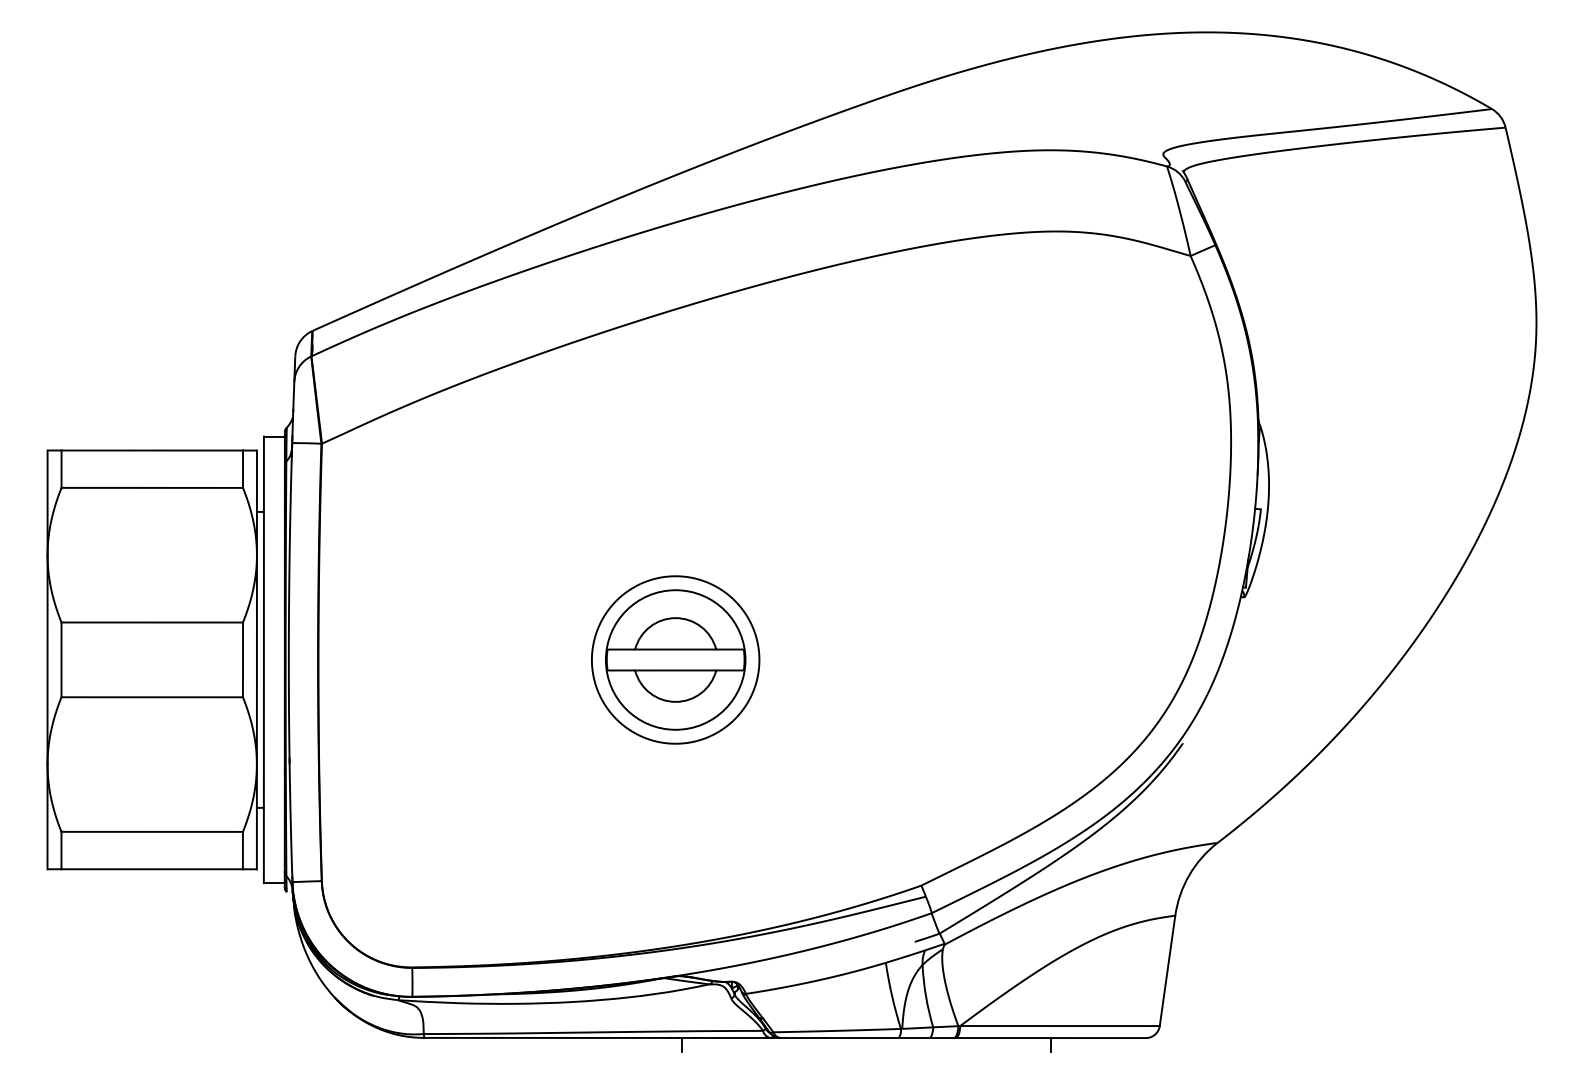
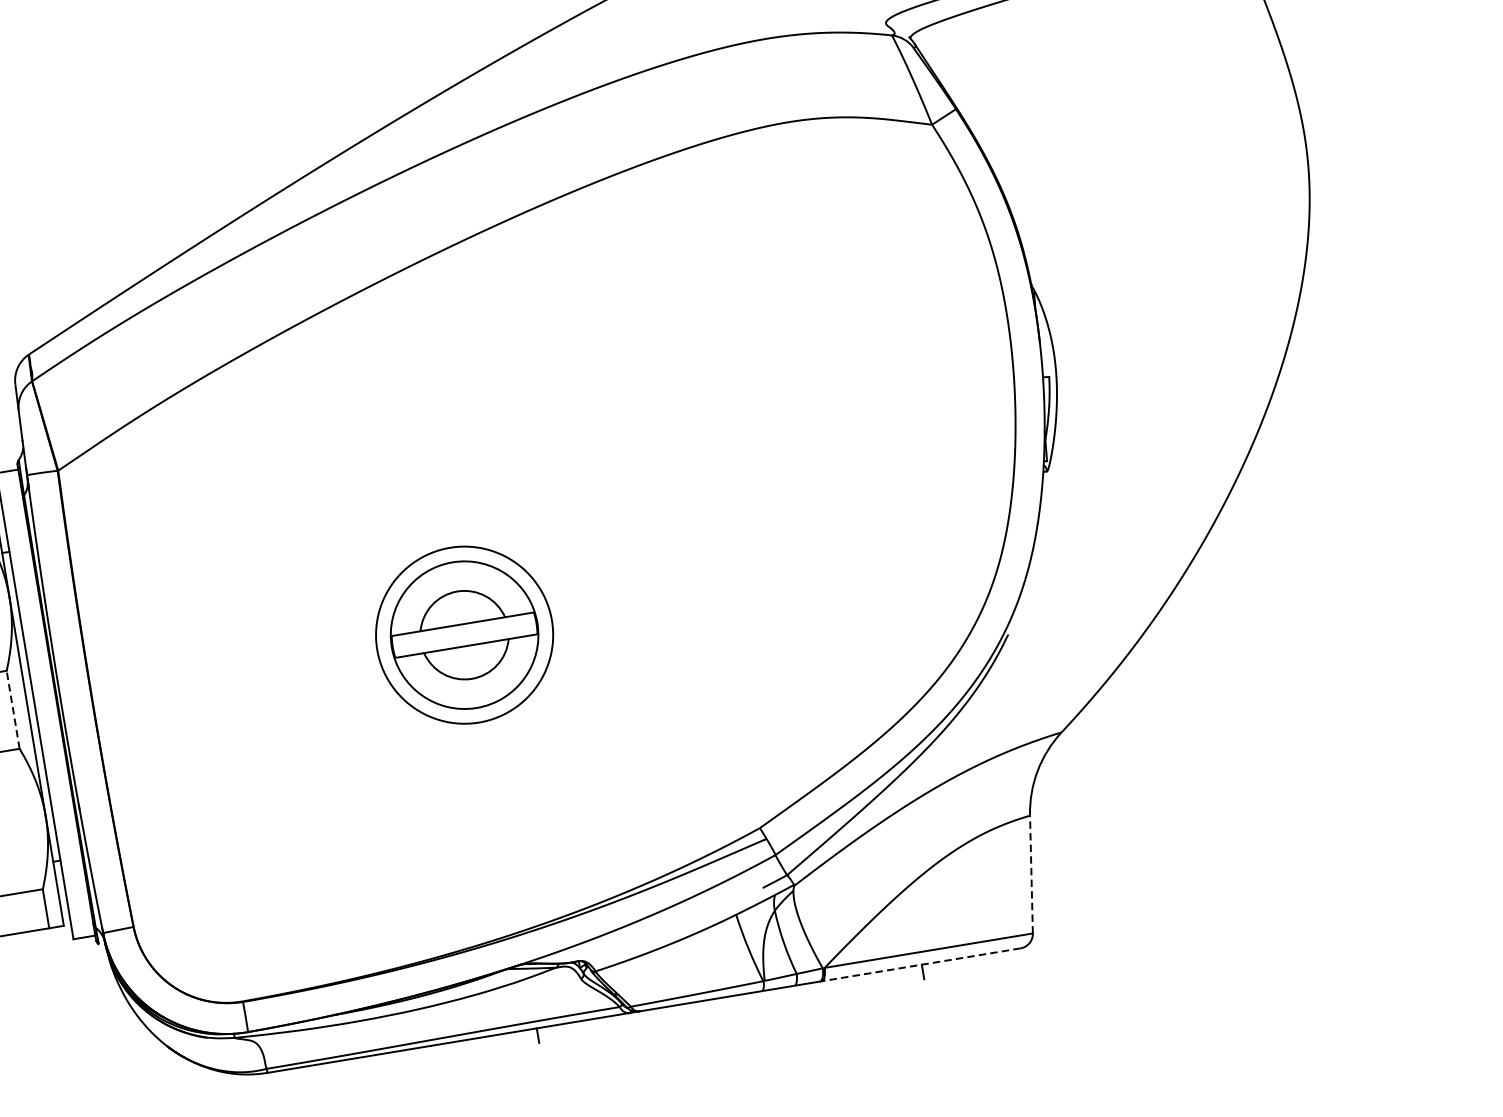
line: (242, 659) -> (12, 709), solid -> dashed
line: (1167, 970) -> (1031, 874), solid -> dashed
line: (1050, 1038) -> (921, 965), solid -> dashed

